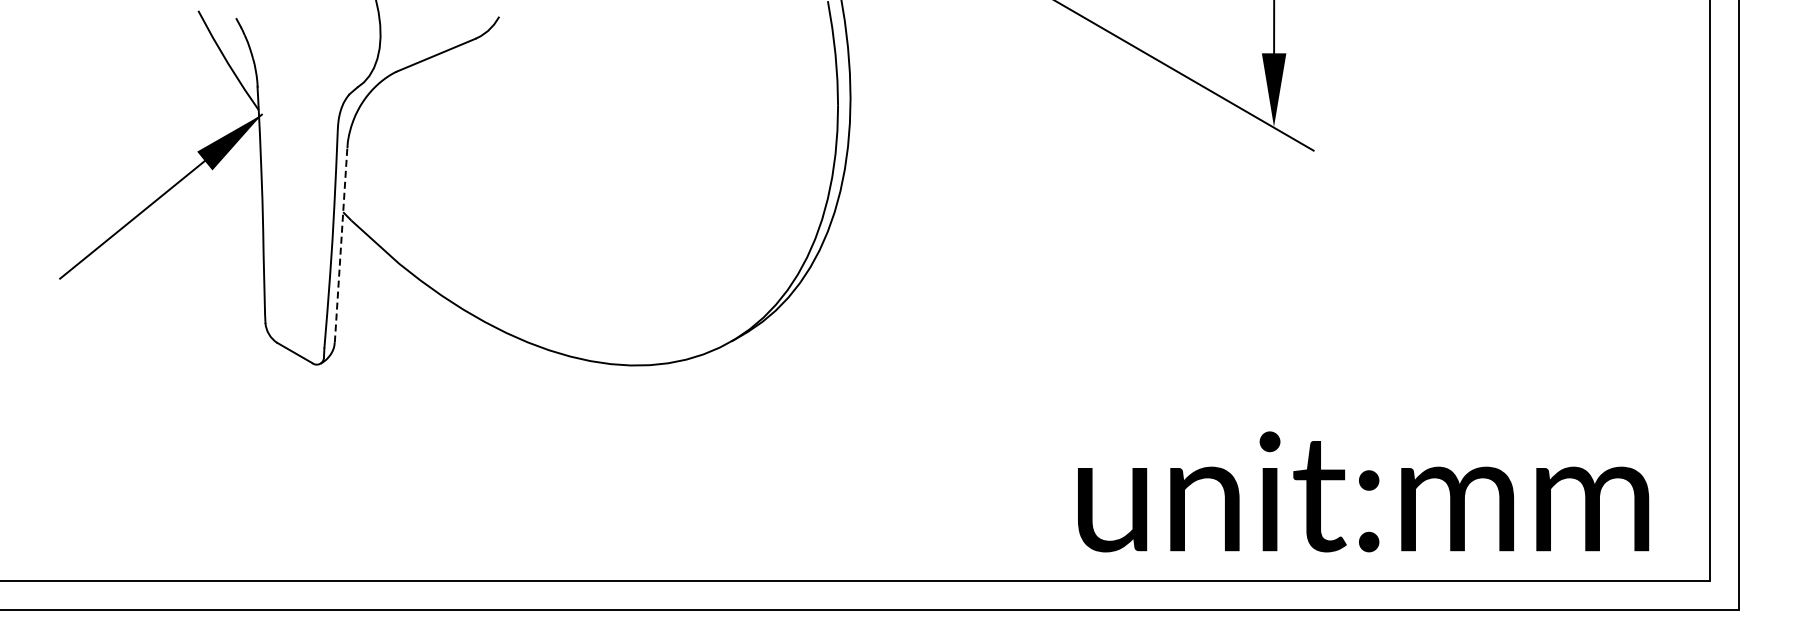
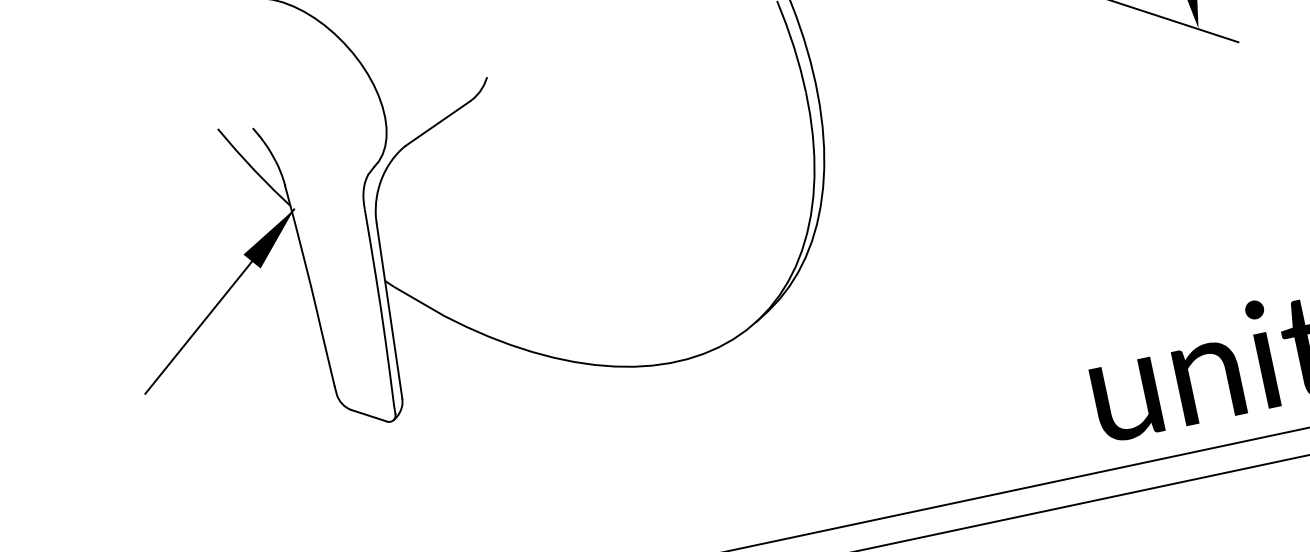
line: (341, 244) -> (389, 310), dashed -> solid

